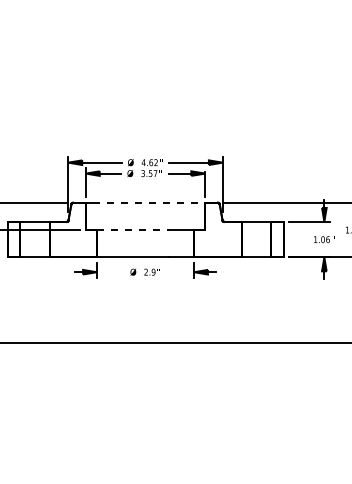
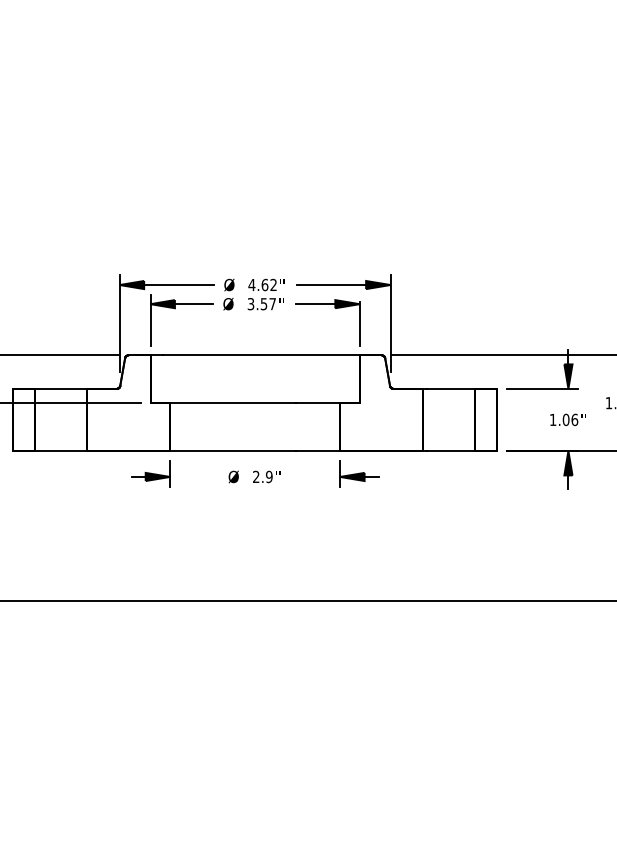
line: (149, 202) -> (262, 354), dashed -> solid
line: (132, 229) -> (232, 402), dashed -> solid

